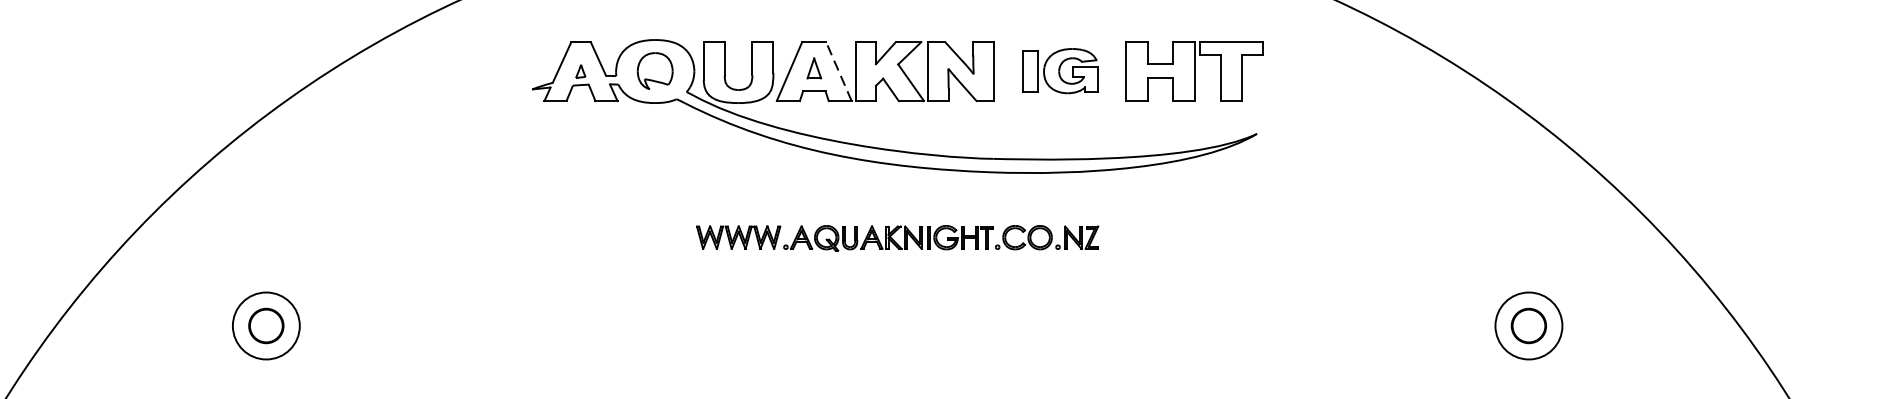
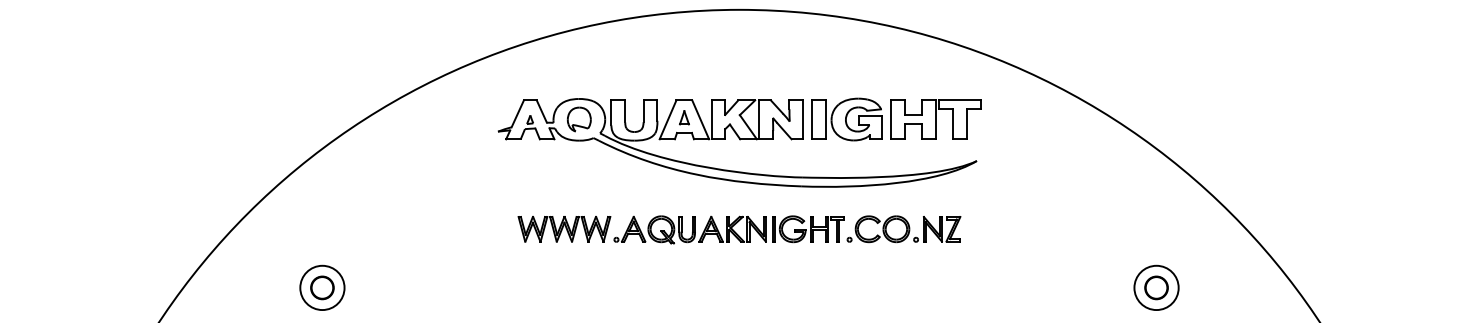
line: (838, 71) -> (700, 119), dashed -> solid
part: (1059, 71) -> (846, 119), size x1.43
part: (897, 237) -> (739, 229), size x1.67

